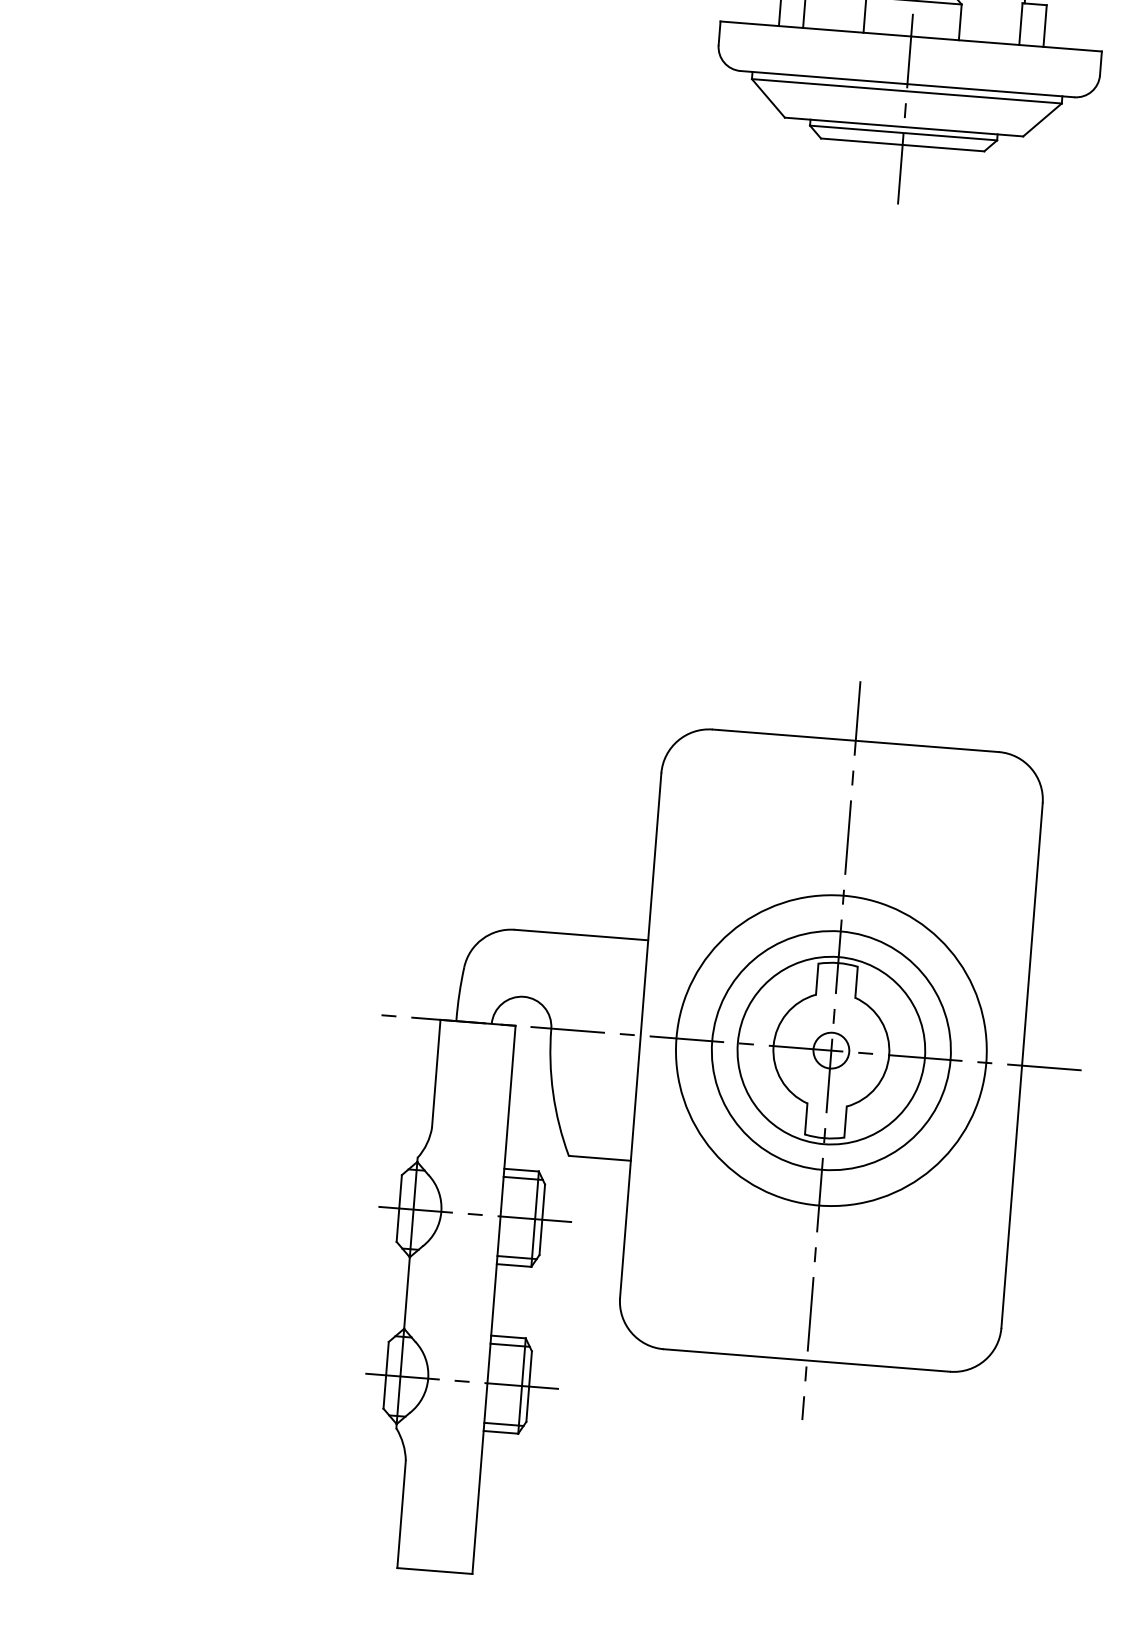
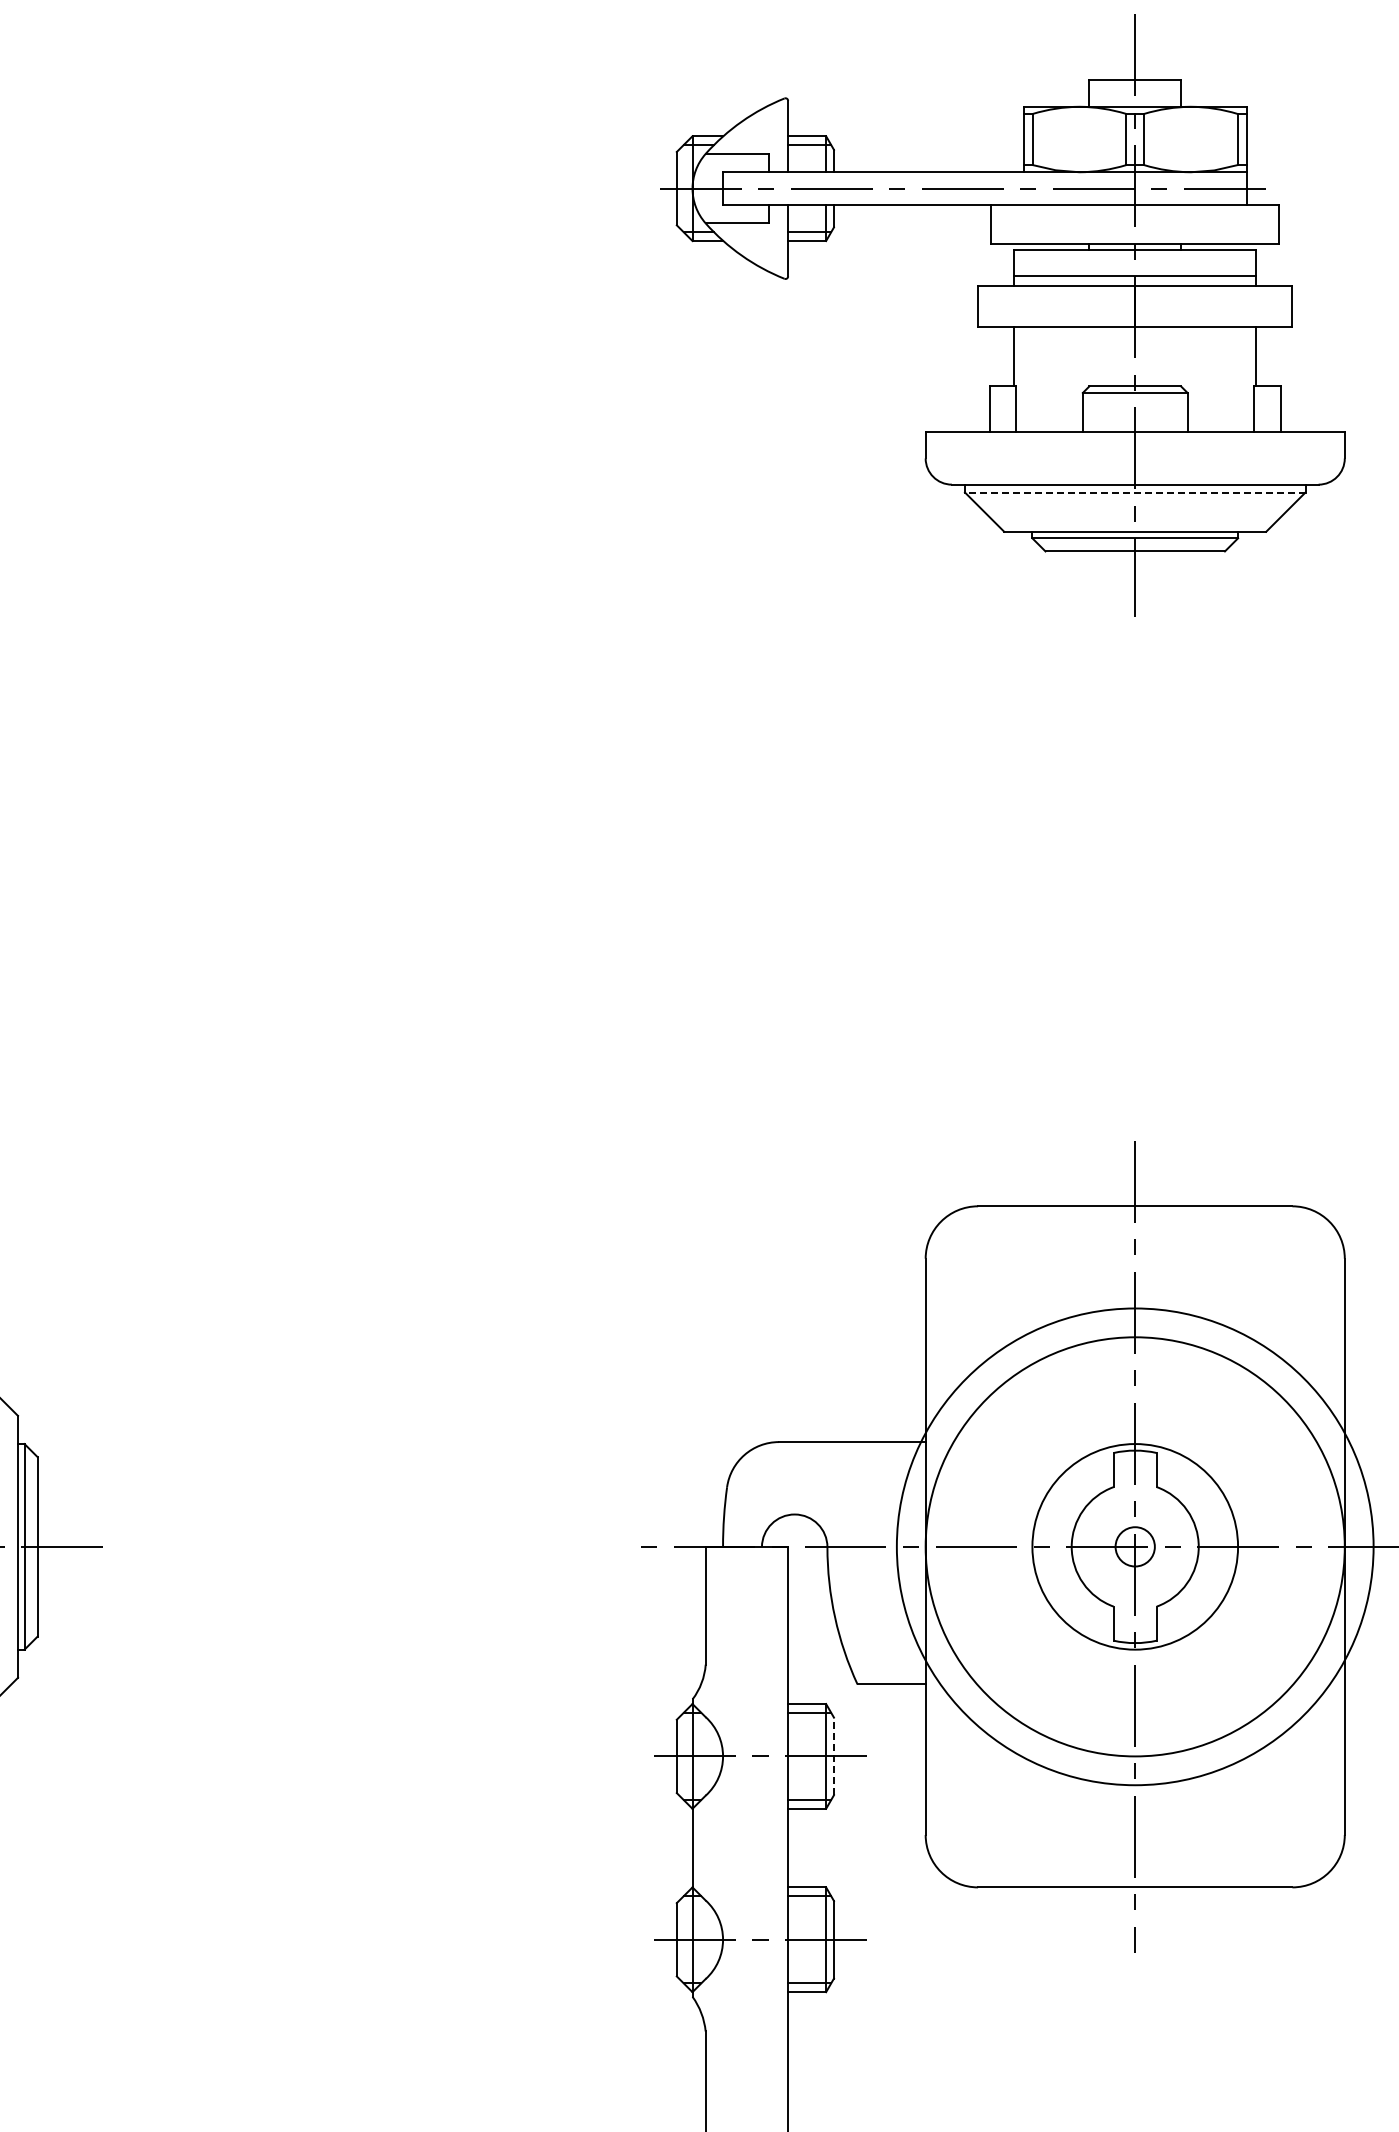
line: (906, 91) -> (1134, 492), solid -> dashed
circle: (830, 1050) -> (1134, 1546), size x1.4
circle: (831, 1050) -> (1135, 1546), size x1.6
line: (541, 1219) -> (833, 1756), solid -> dashed

